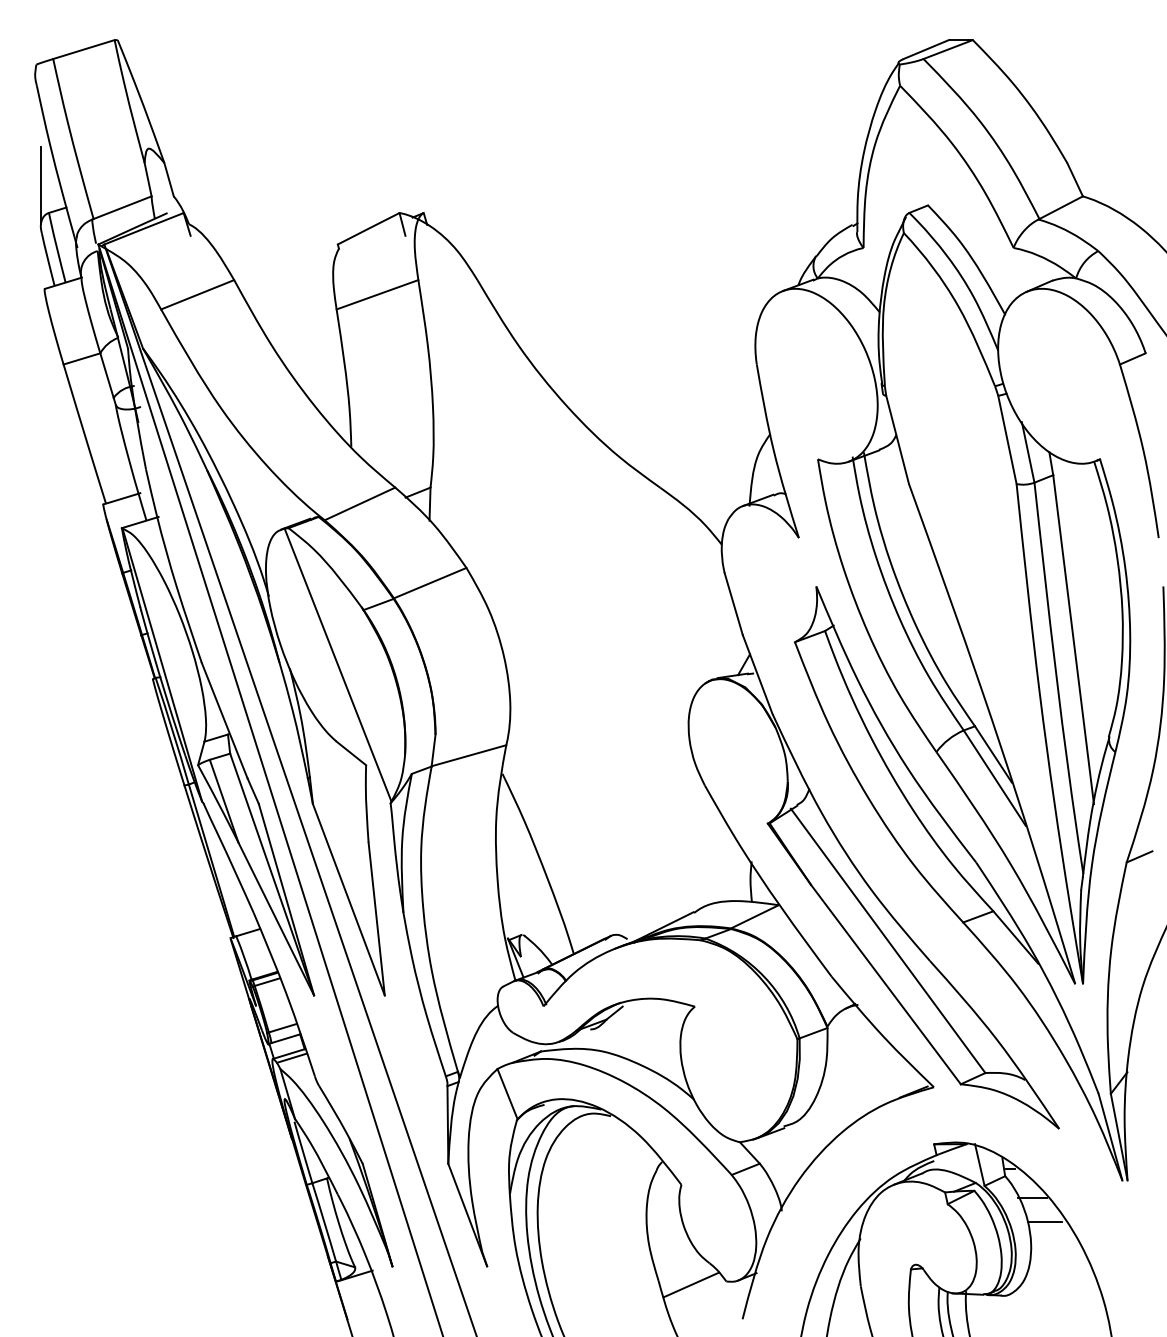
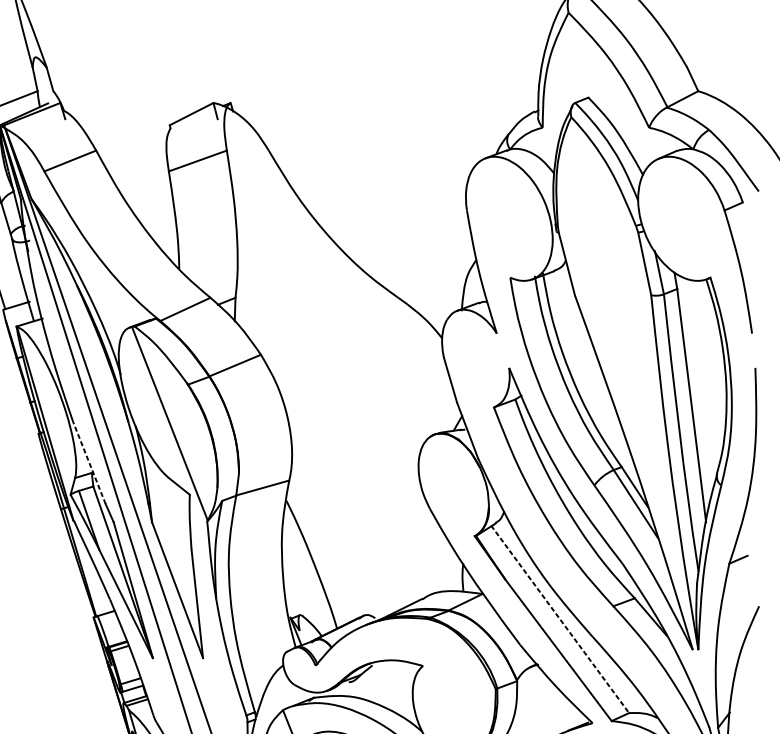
line: (224, 720) -> (89, 463), solid -> dashed
line: (888, 941) -> (560, 619), solid -> dashed

